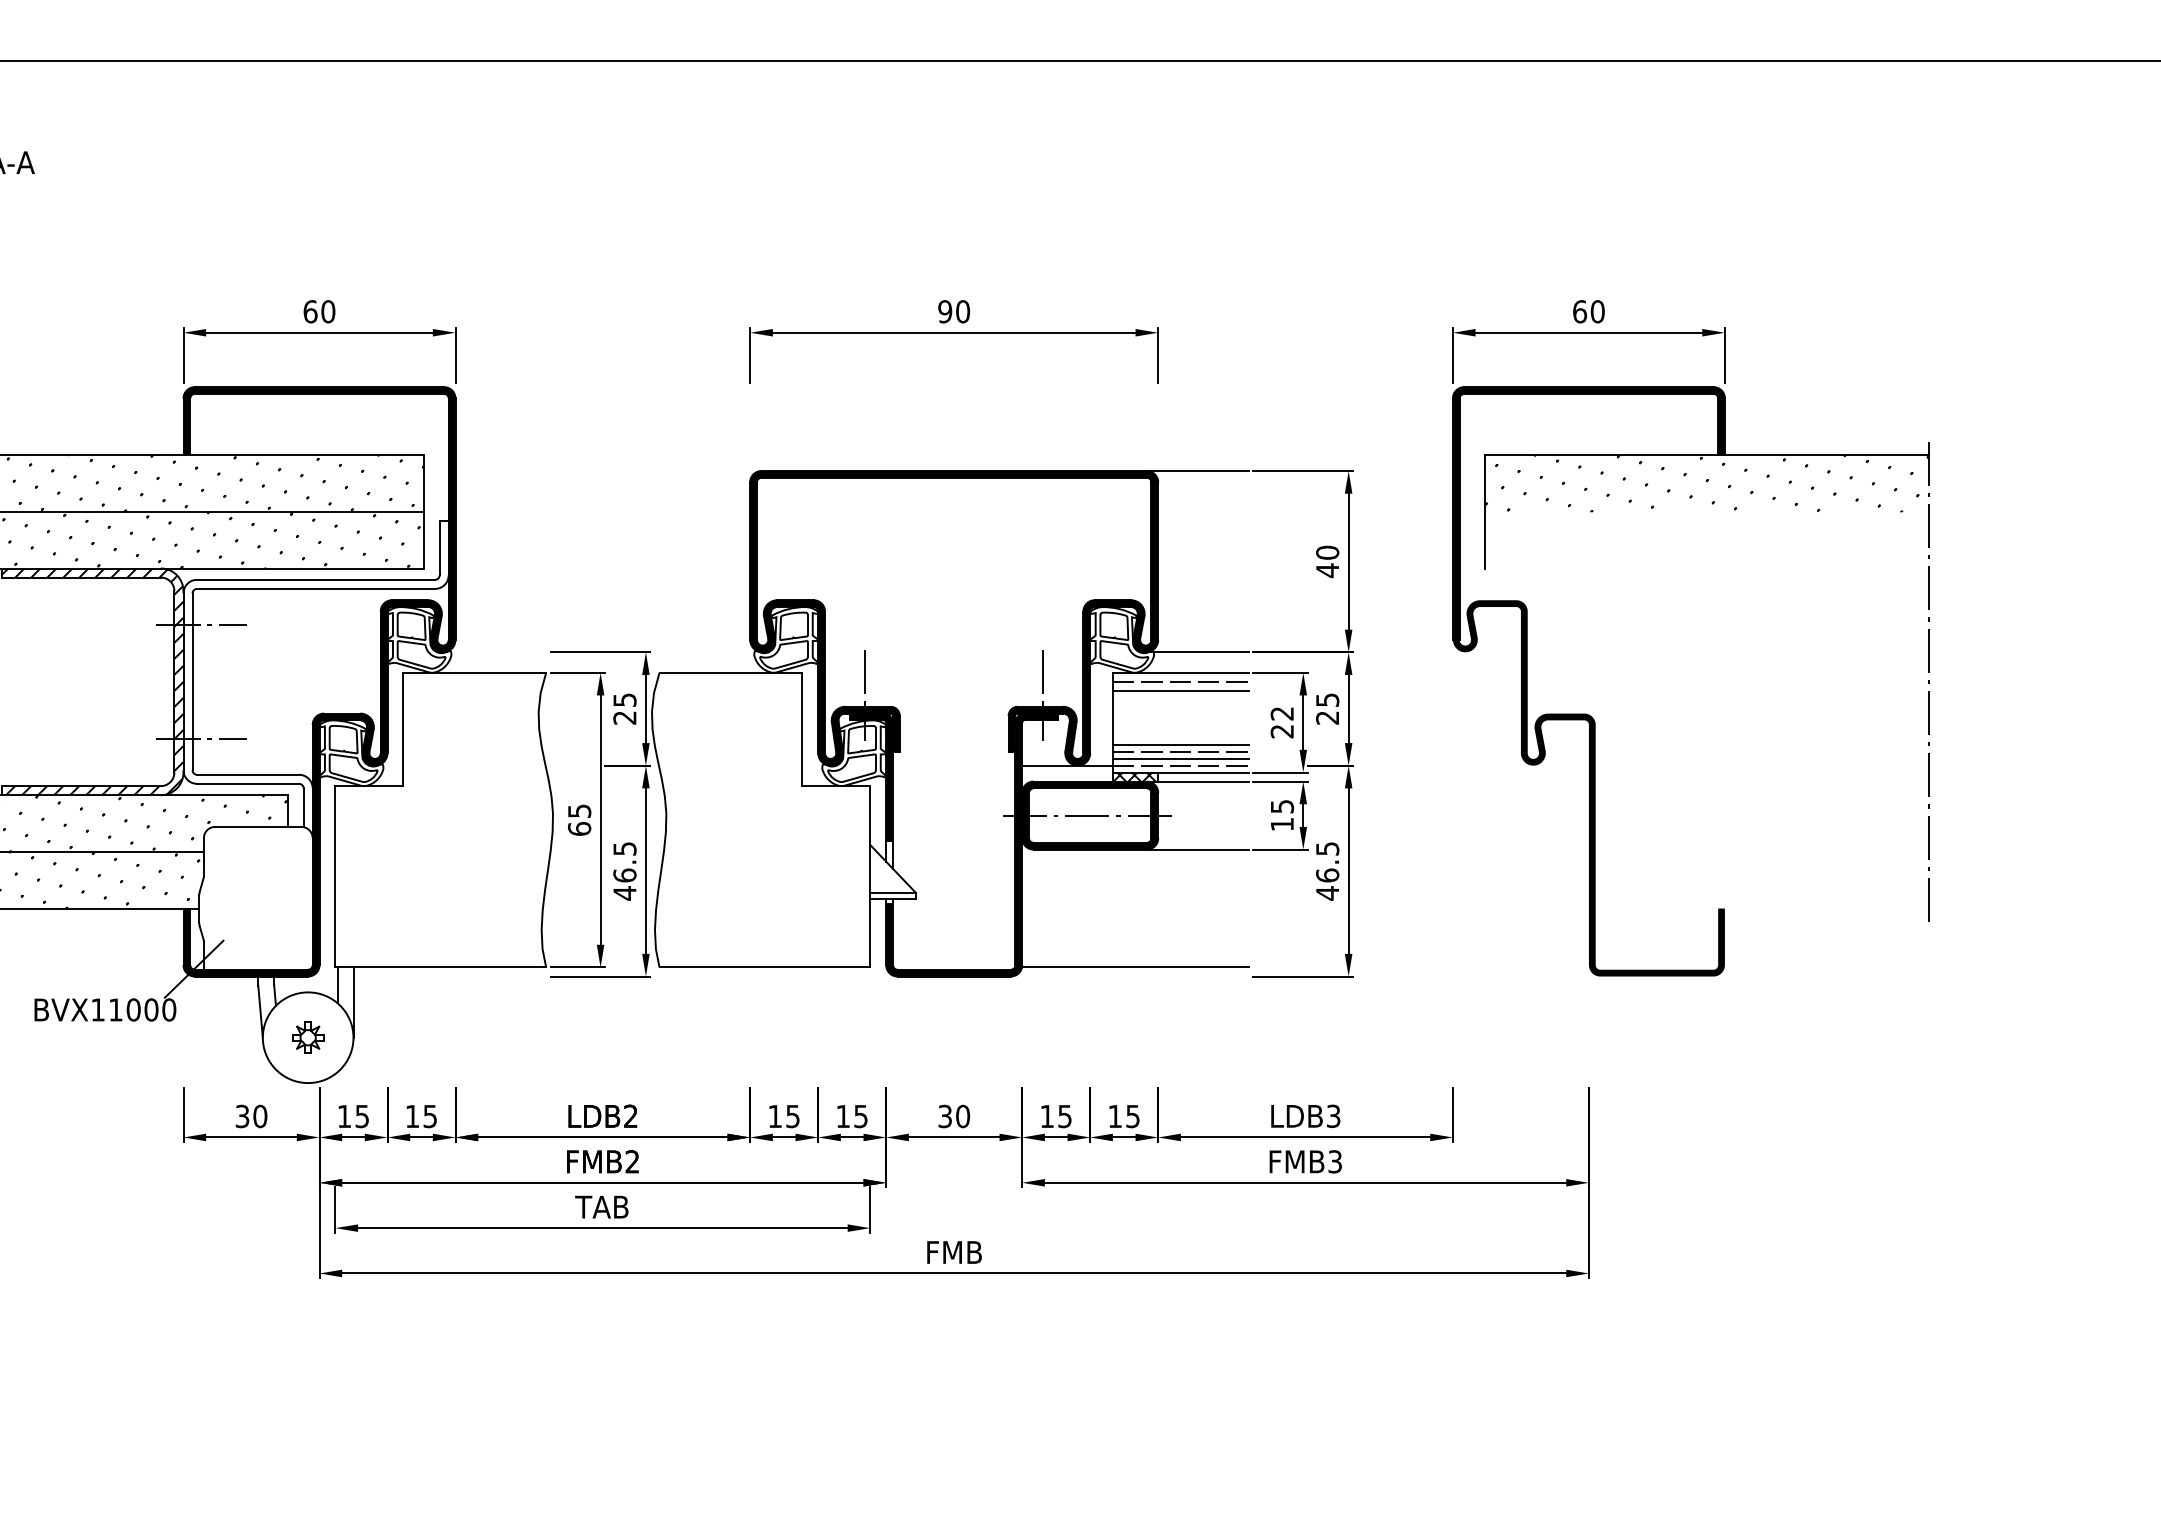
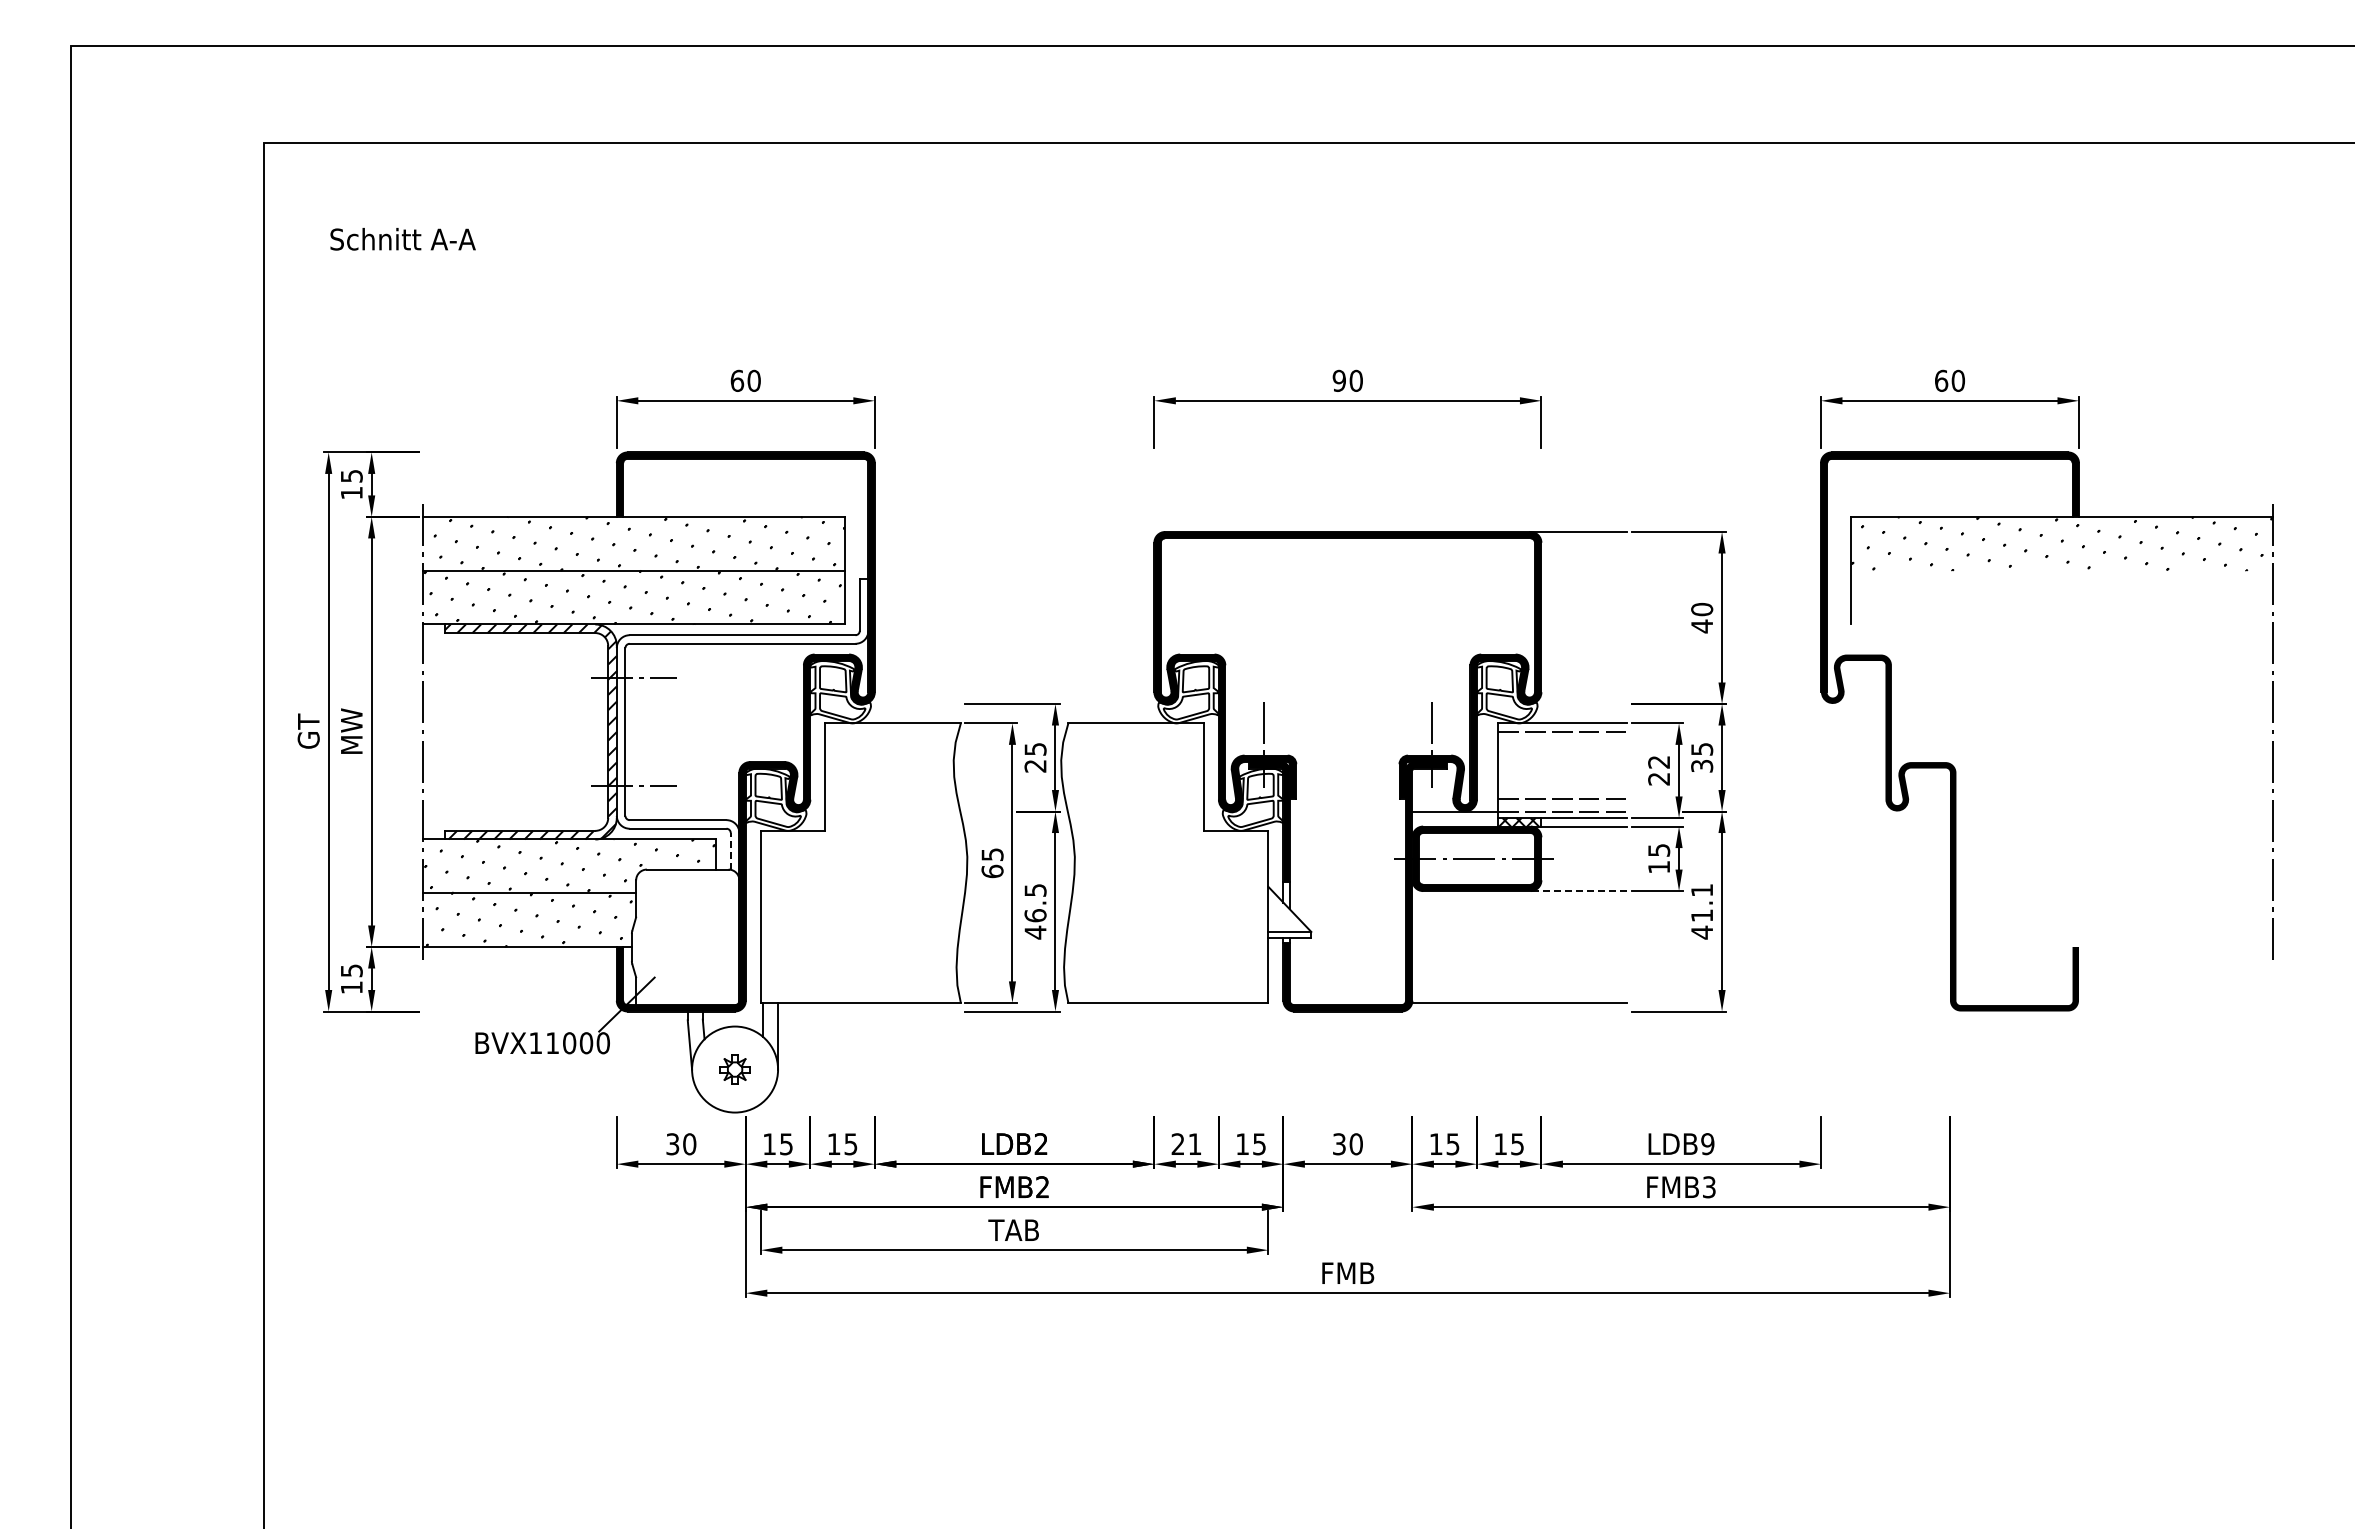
line: (1197, 652) -> (1578, 704), removed
line: (1180, 690) -> (1562, 740), removed
text: (1328, 718) -> (1702, 766), 25 -> 35
line: (1180, 745) -> (1562, 792), removed
line: (1180, 759) -> (1562, 805), removed
line: (303, 806) -> (730, 850), solid -> dashed
line: (1197, 850) -> (1578, 891), solid -> dashed
text: (1328, 862) -> (1702, 903), 46.5 -> 41.1
text: (784, 1116) -> (1186, 1144), 15 -> 21
text: (1333, 1116) -> (1707, 1144), LDB3 -> LDB9

